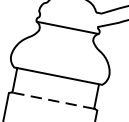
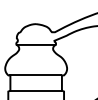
line: (53, 100) -> (36, 90), dashed -> solid

